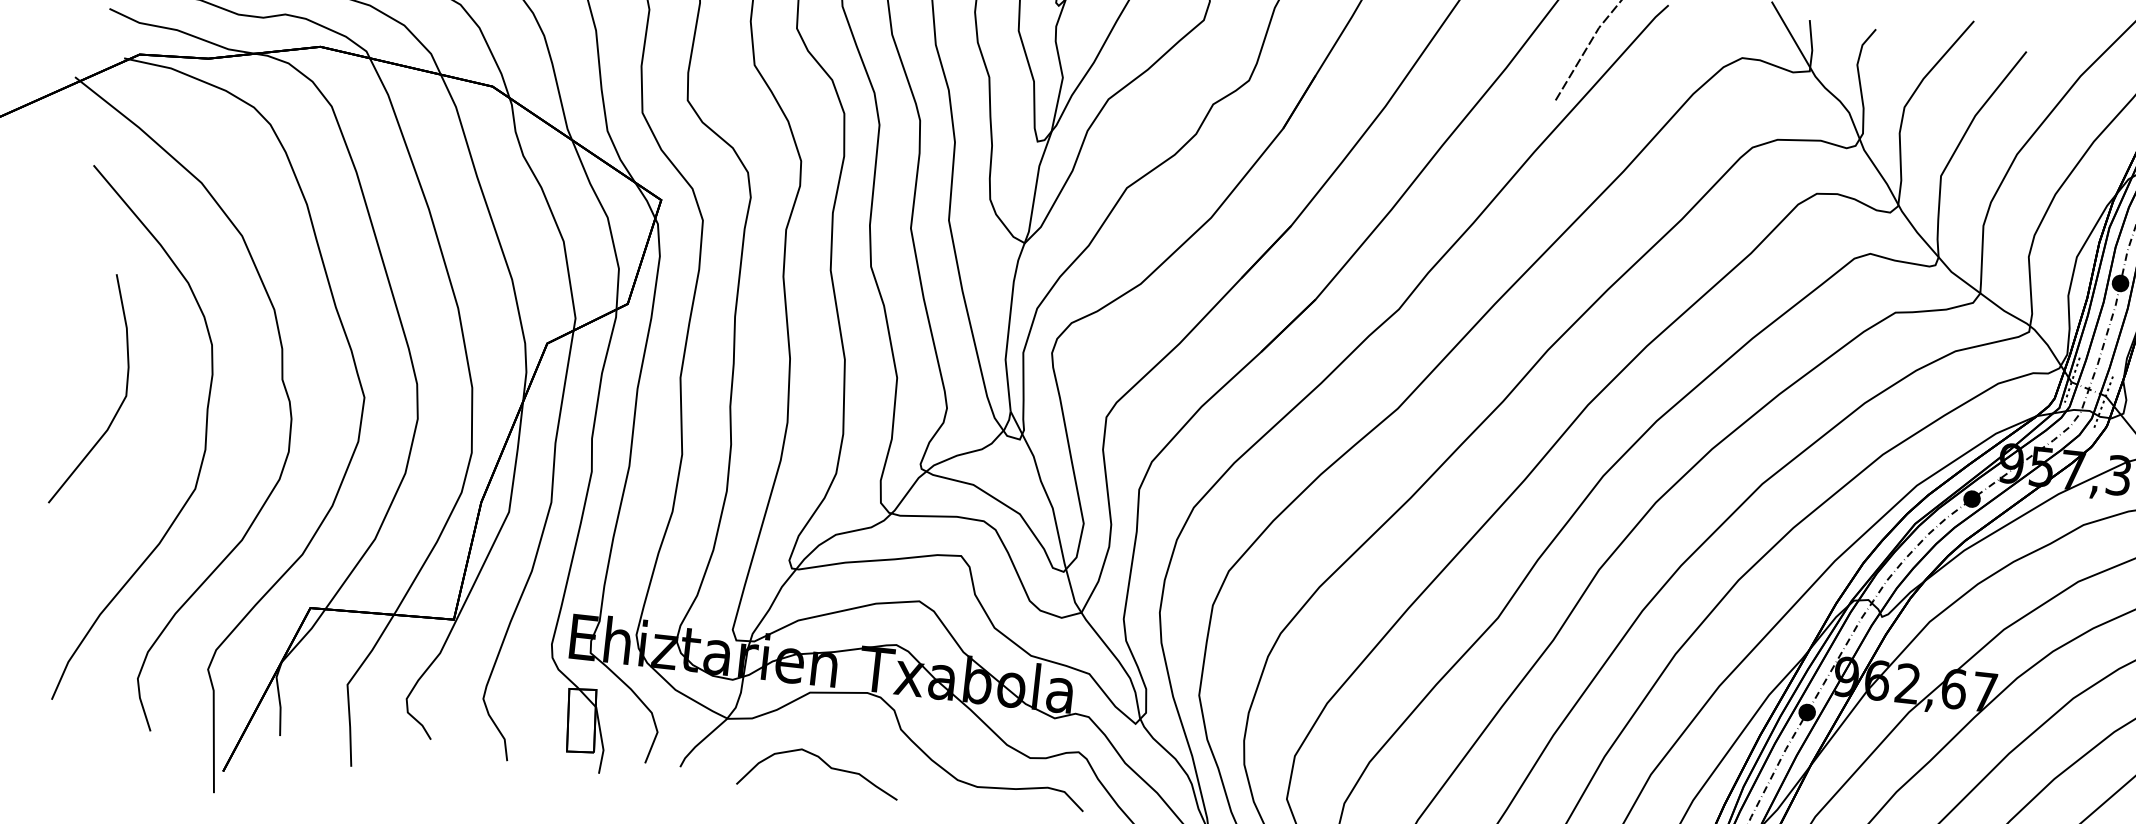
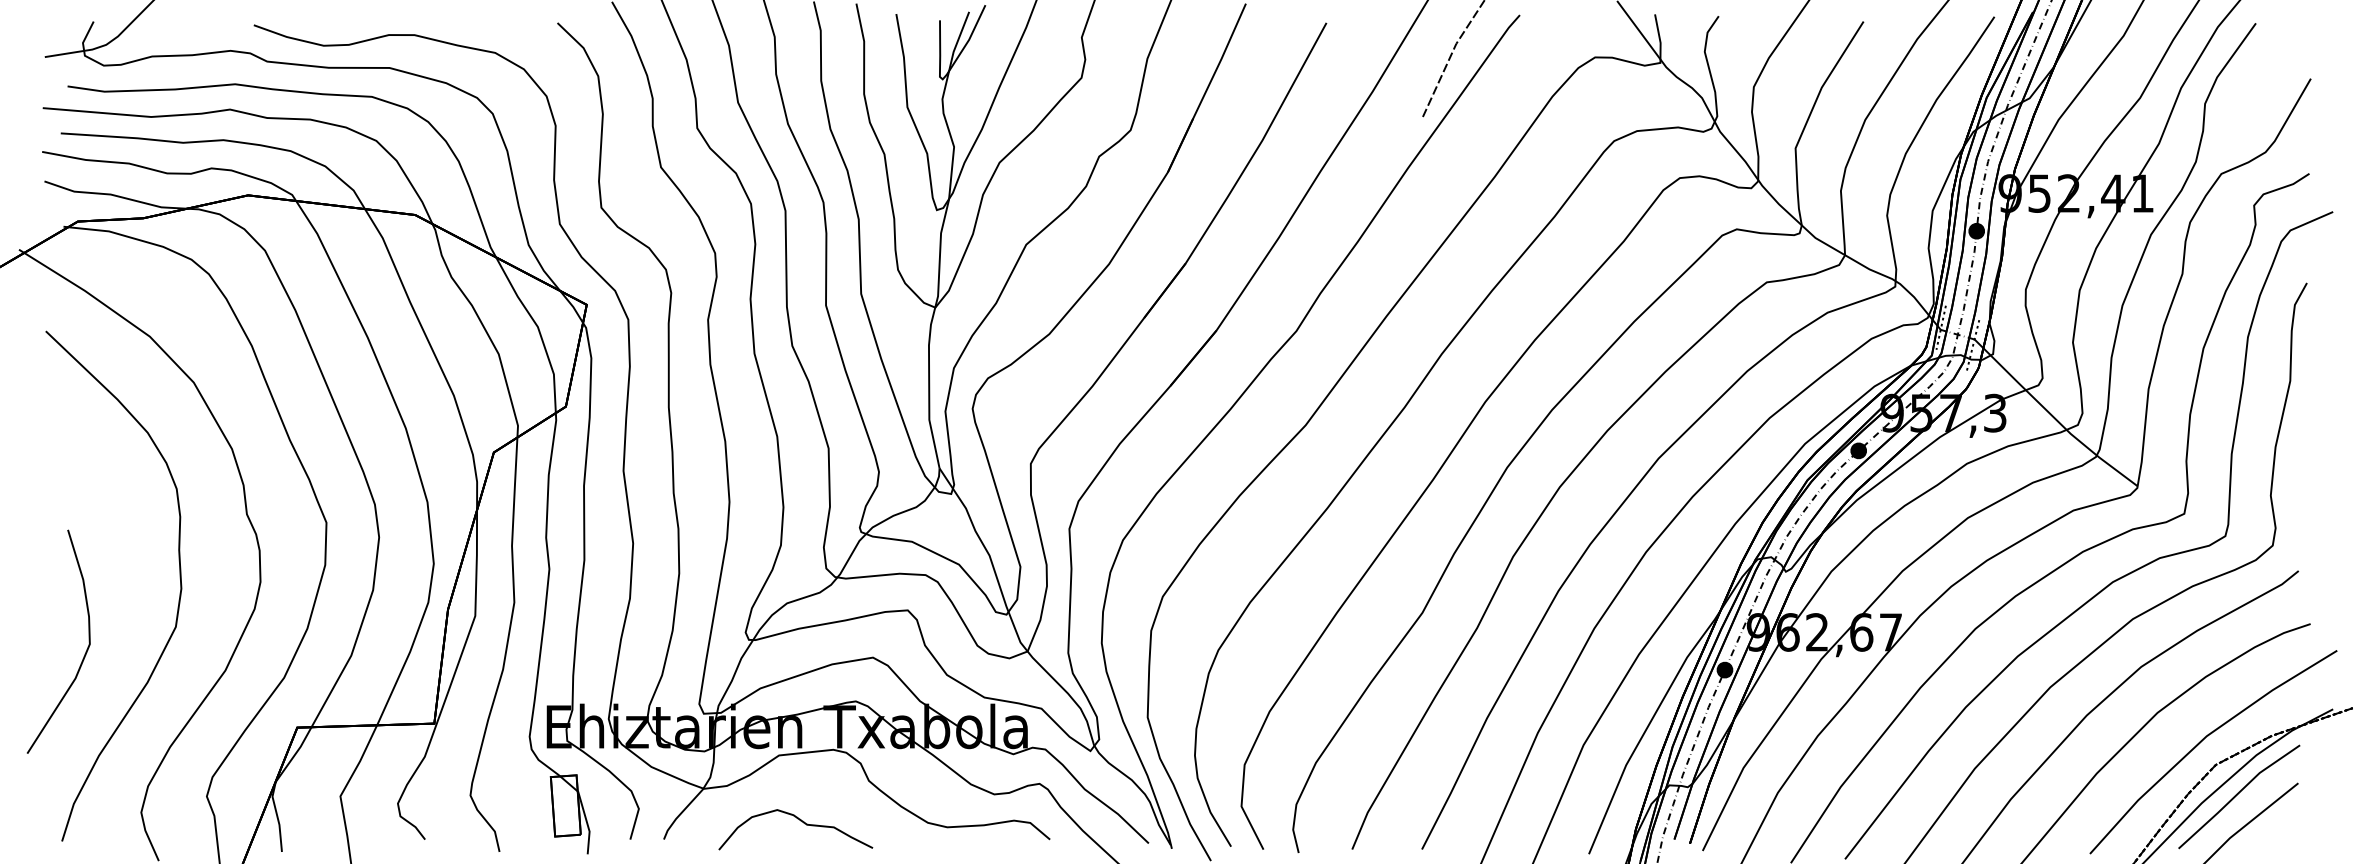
curve: (120, 403) -> (85, 651), moved

